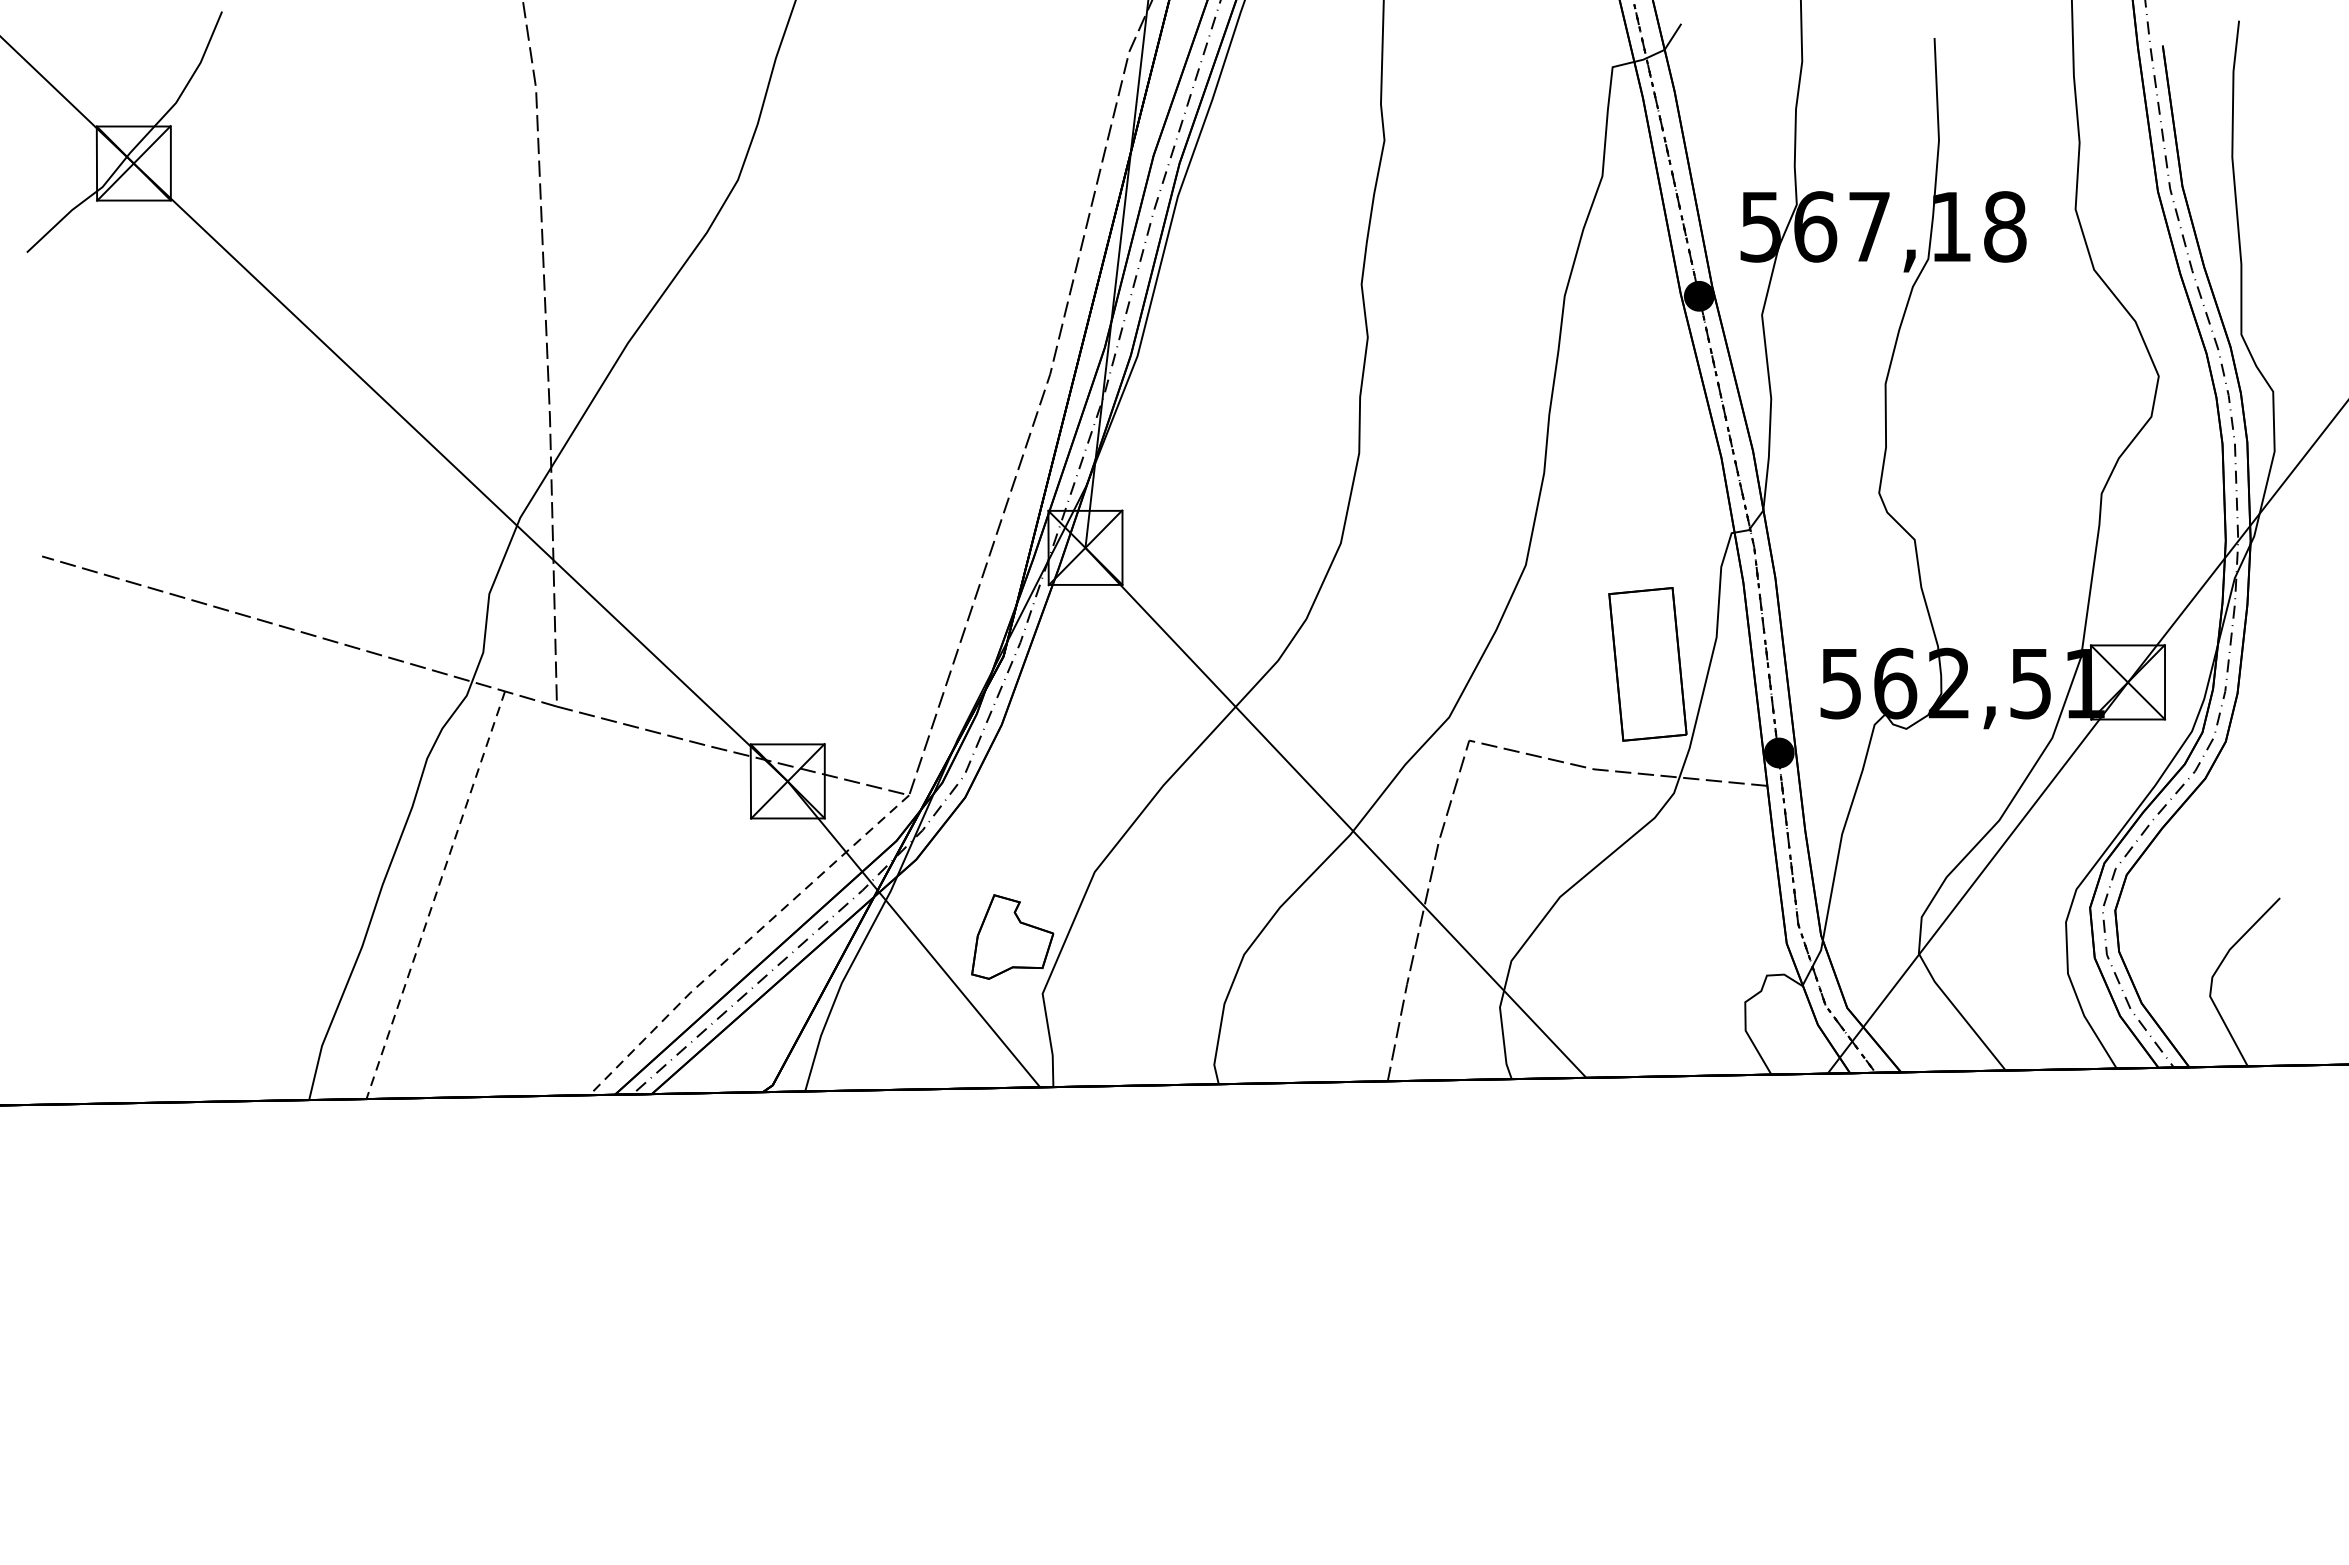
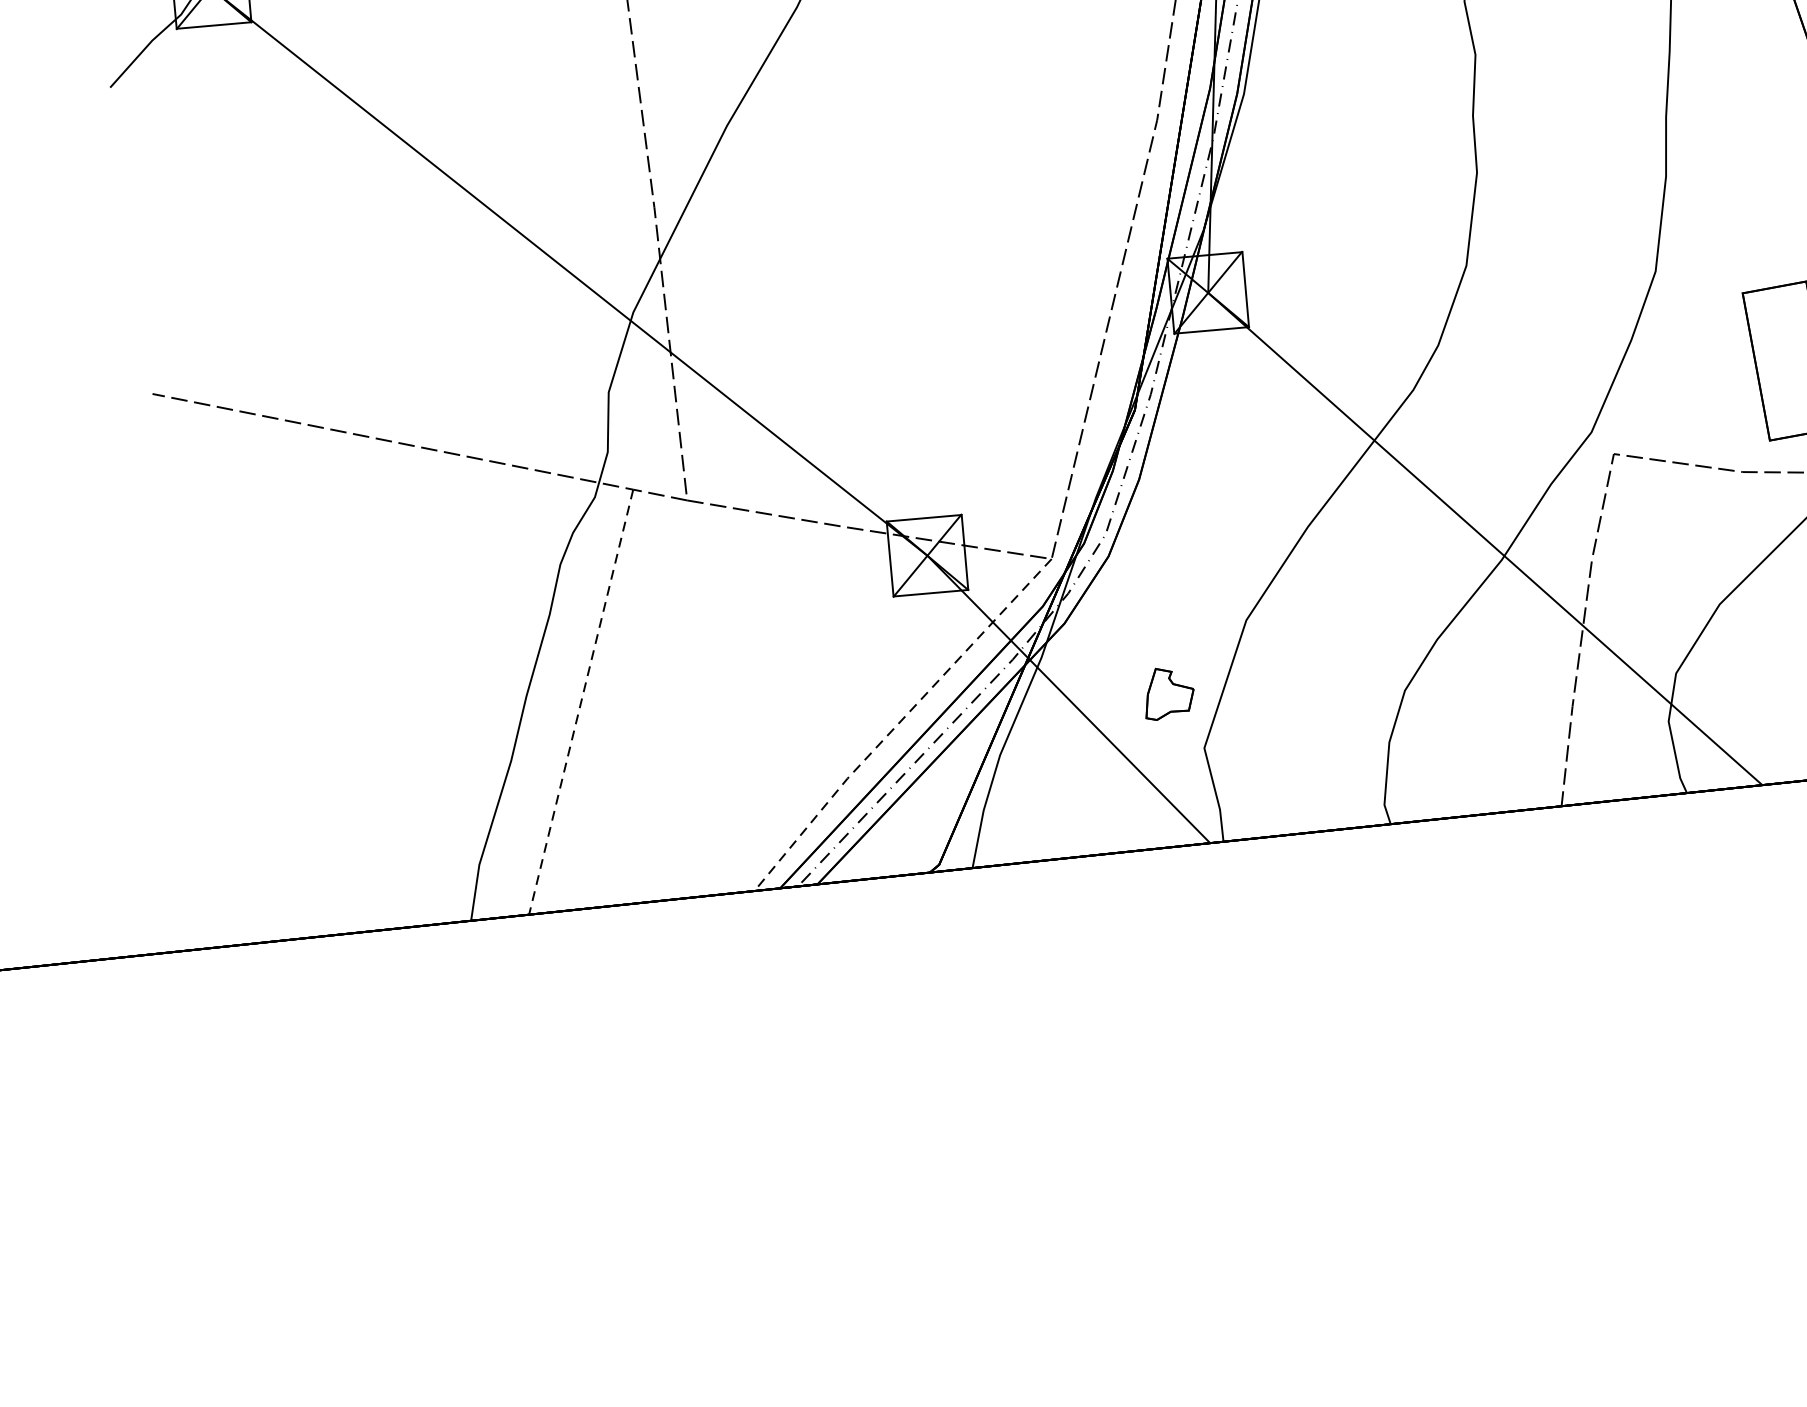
part: (1012, 936) -> (1168, 692), size x0.6

